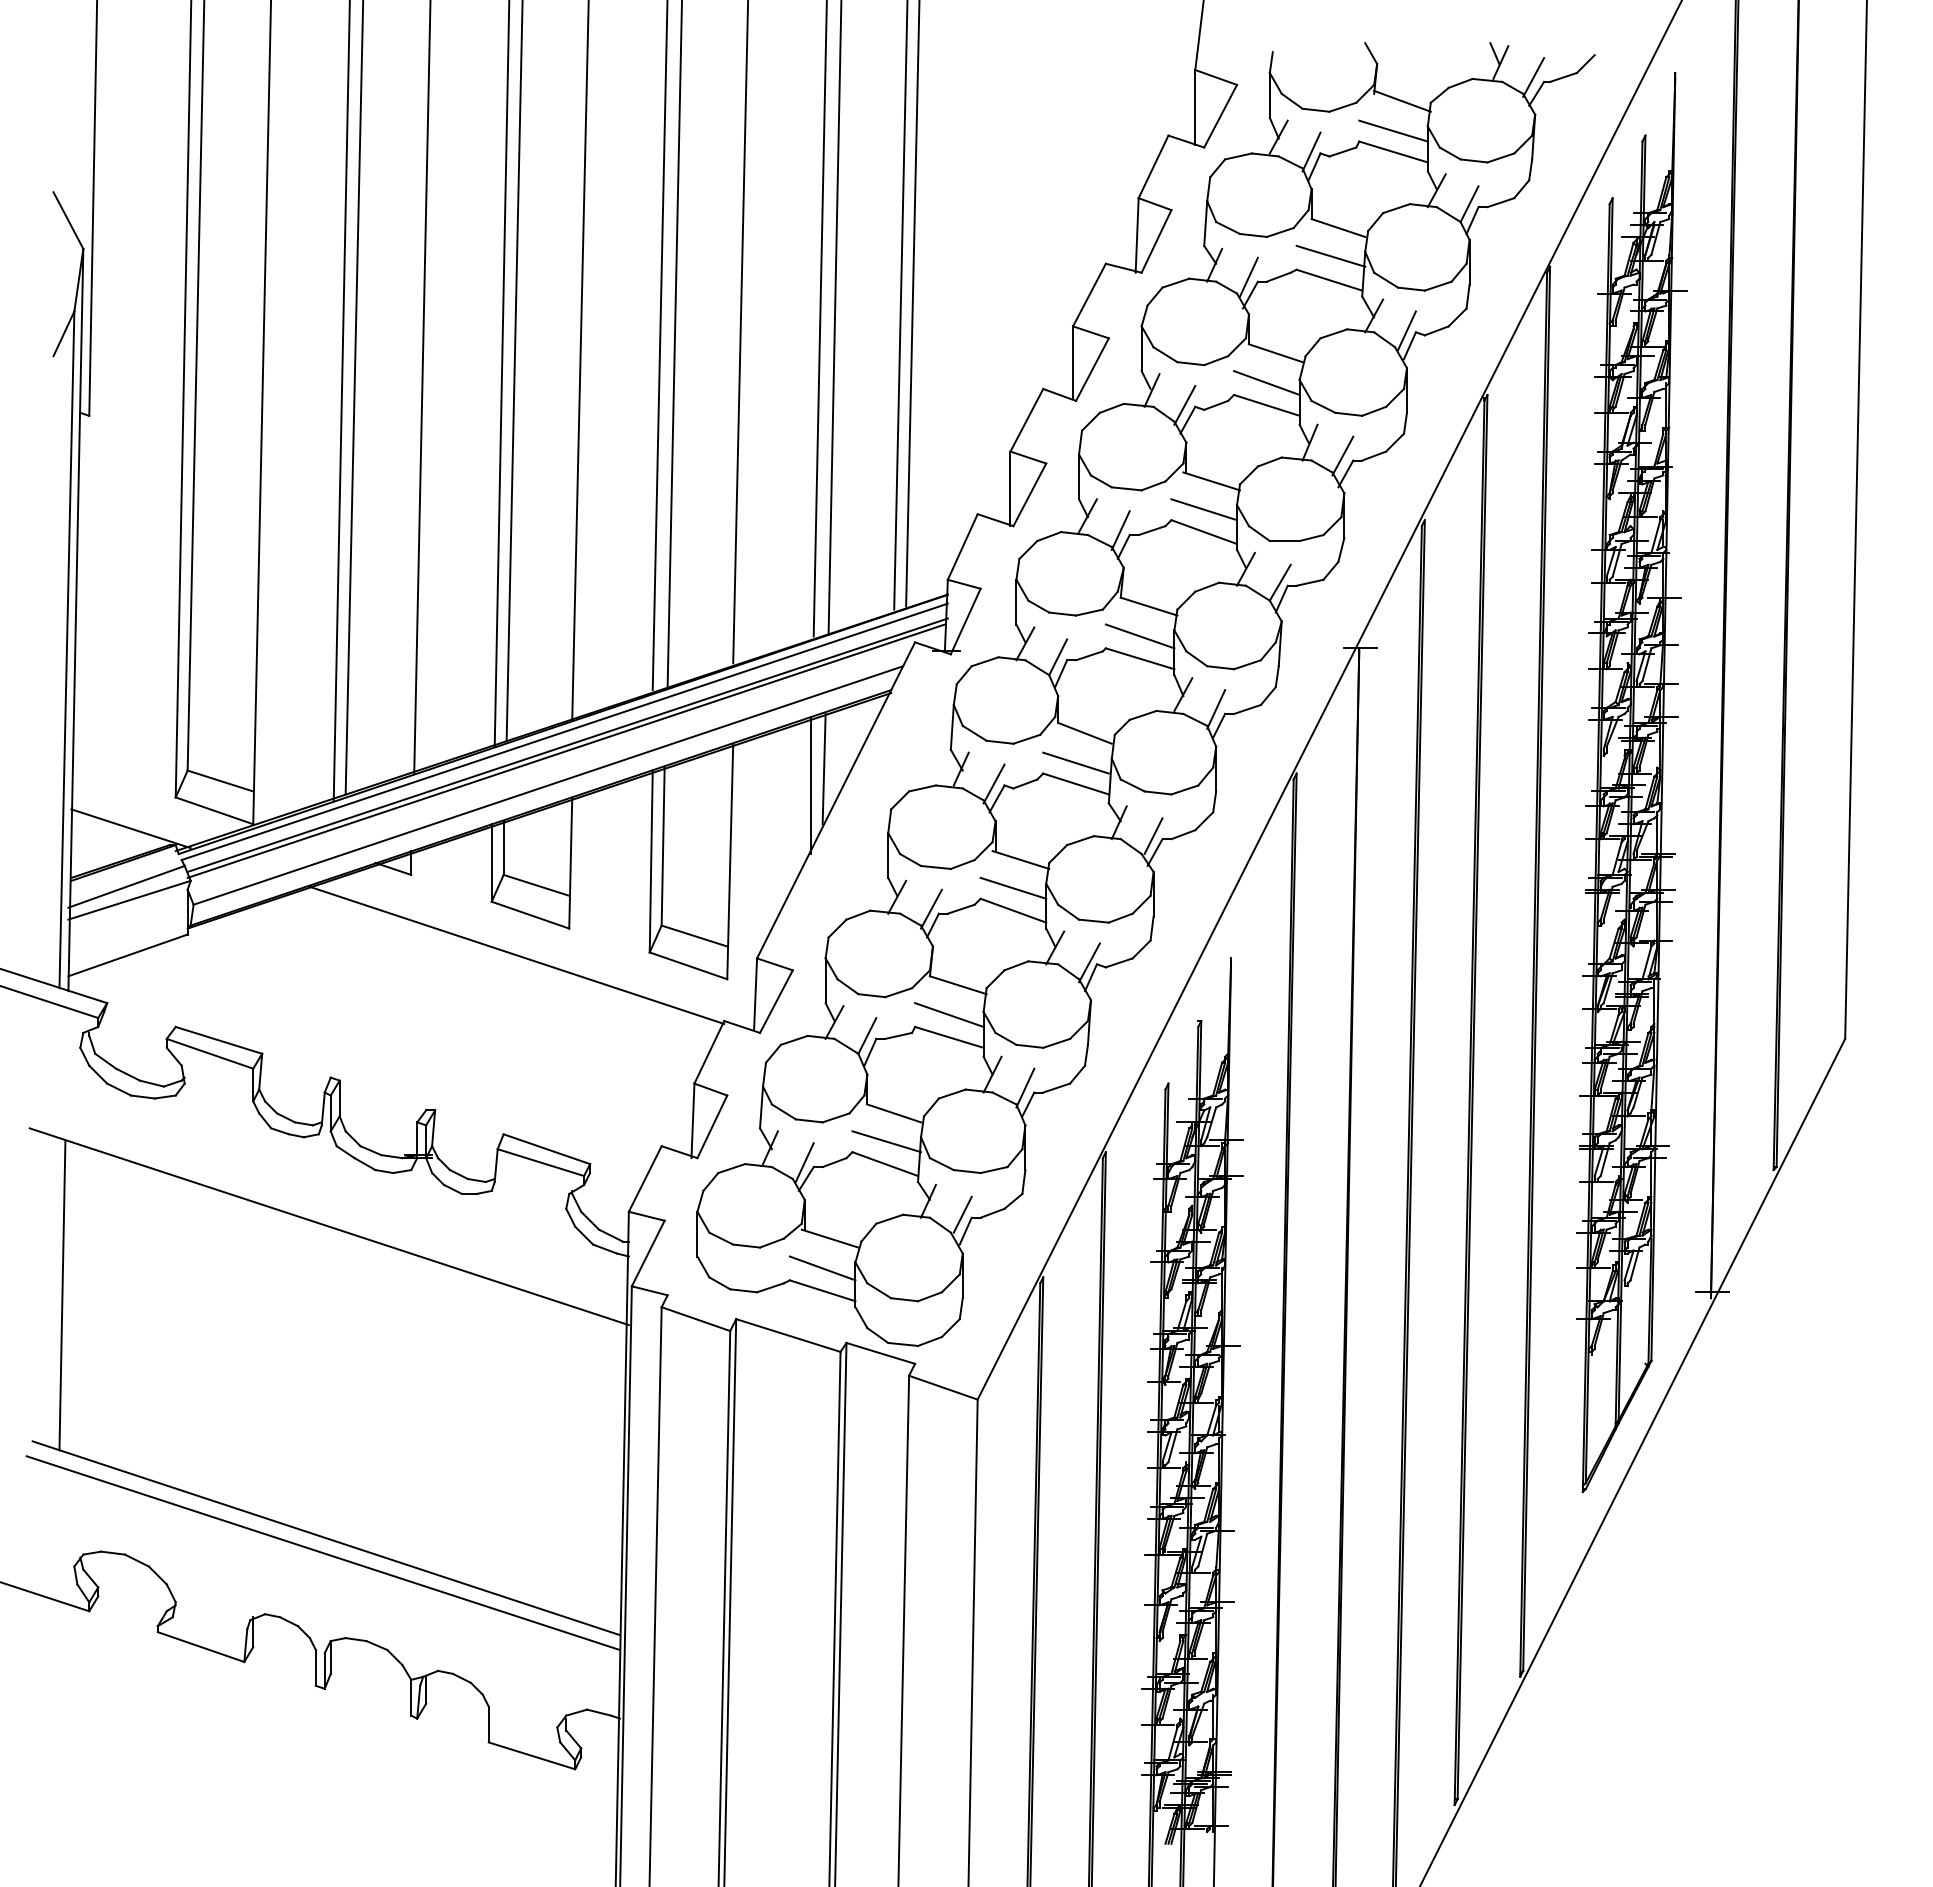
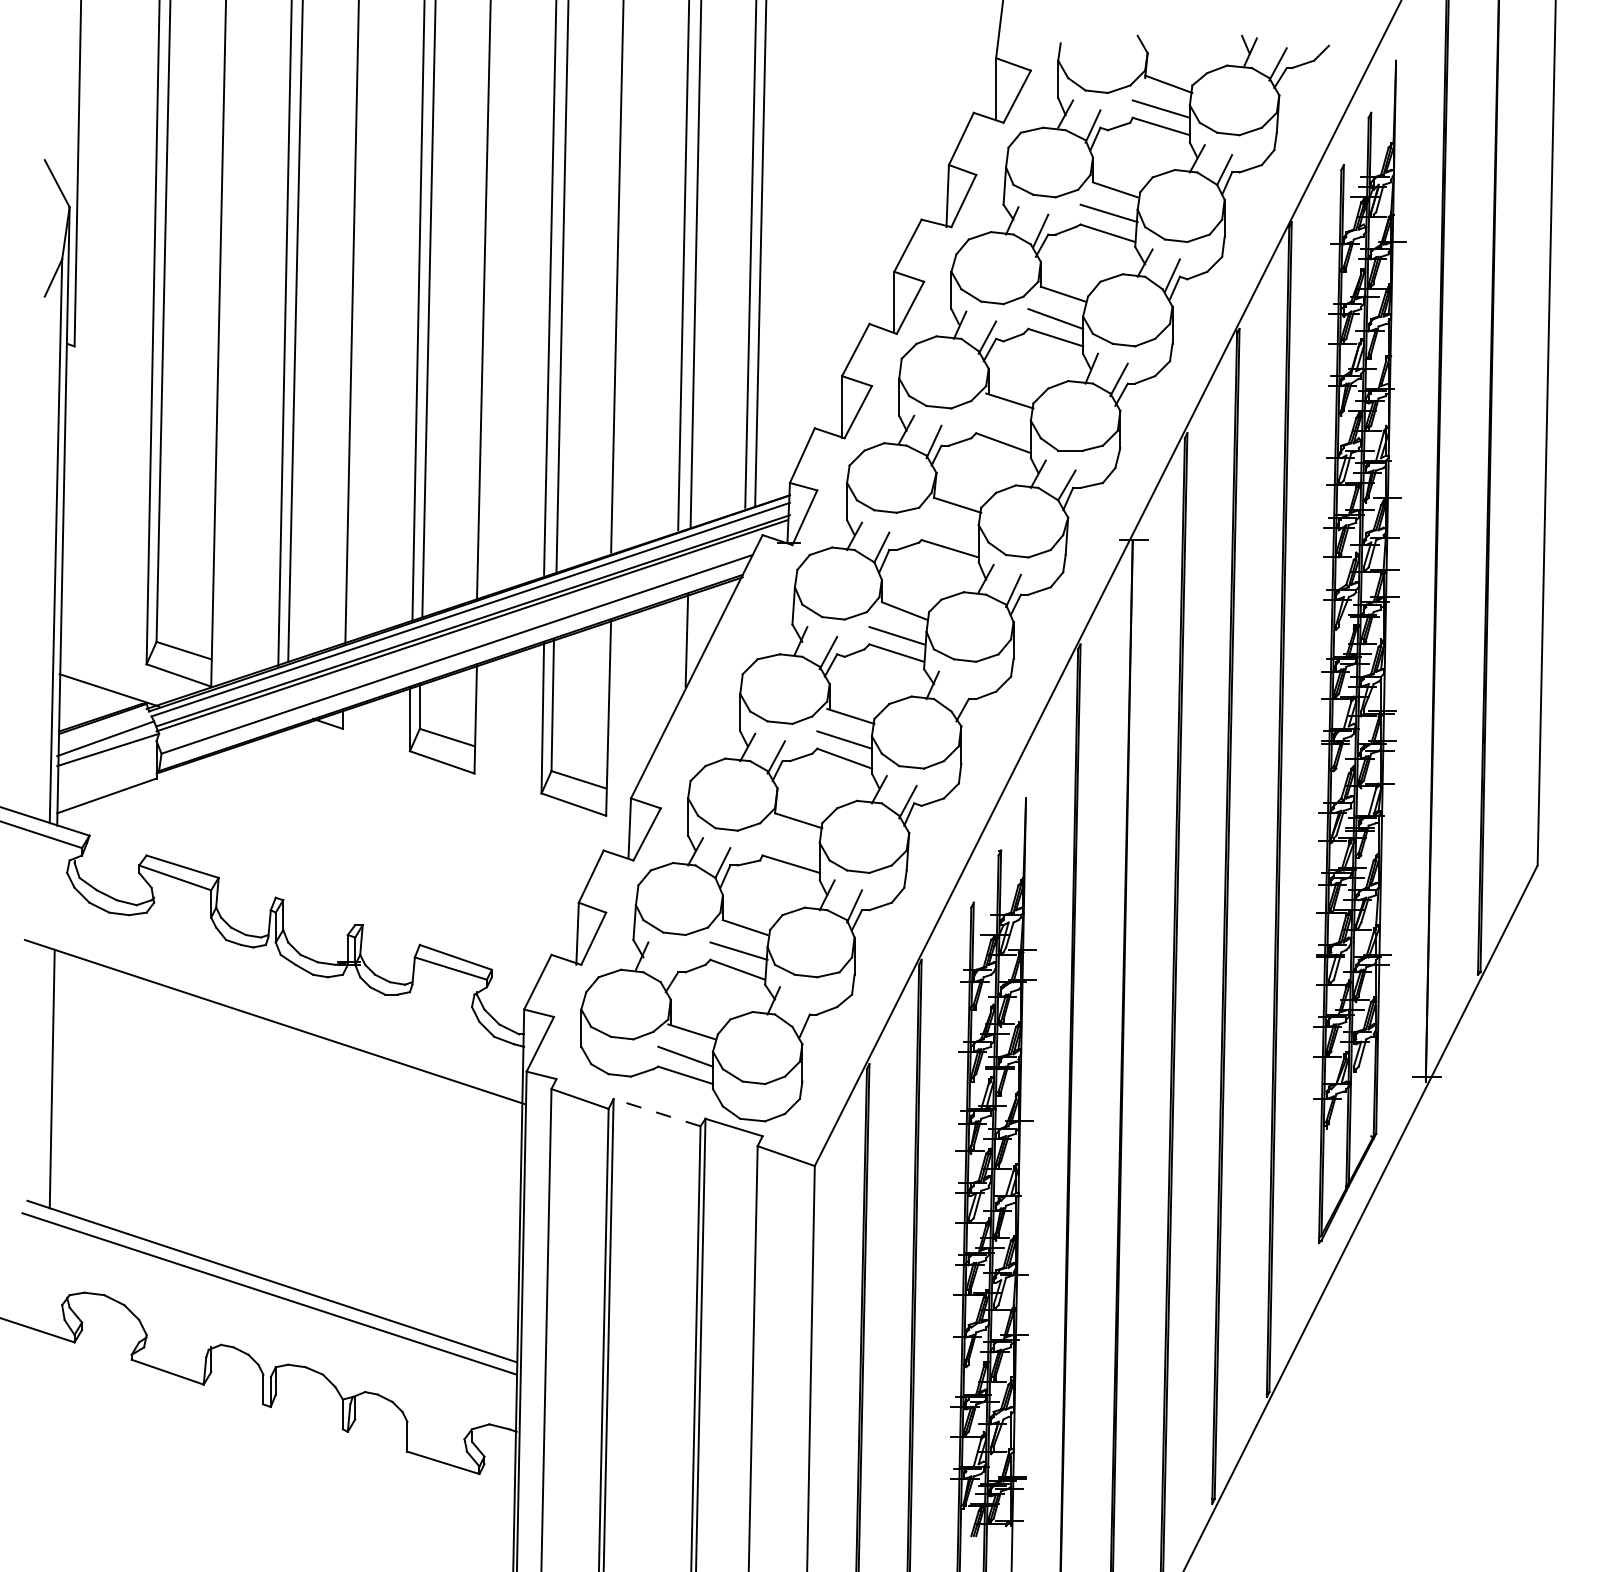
line: (1204, 509) -> (1003, 424), removed
line: (1139, 636) -> (949, 530), removed
line: (810, 785) -> (675, 654), removed
line: (1153, 836) -> (961, 696), removed
line: (516, 954) -> (430, 795), removed
line: (949, 1014) -> (791, 845), removed
line: (804, 1162) -> (670, 968), removed
line: (962, 1214) -> (802, 1011), removed
line: (788, 1335) -> (657, 1112), solid -> dashed

